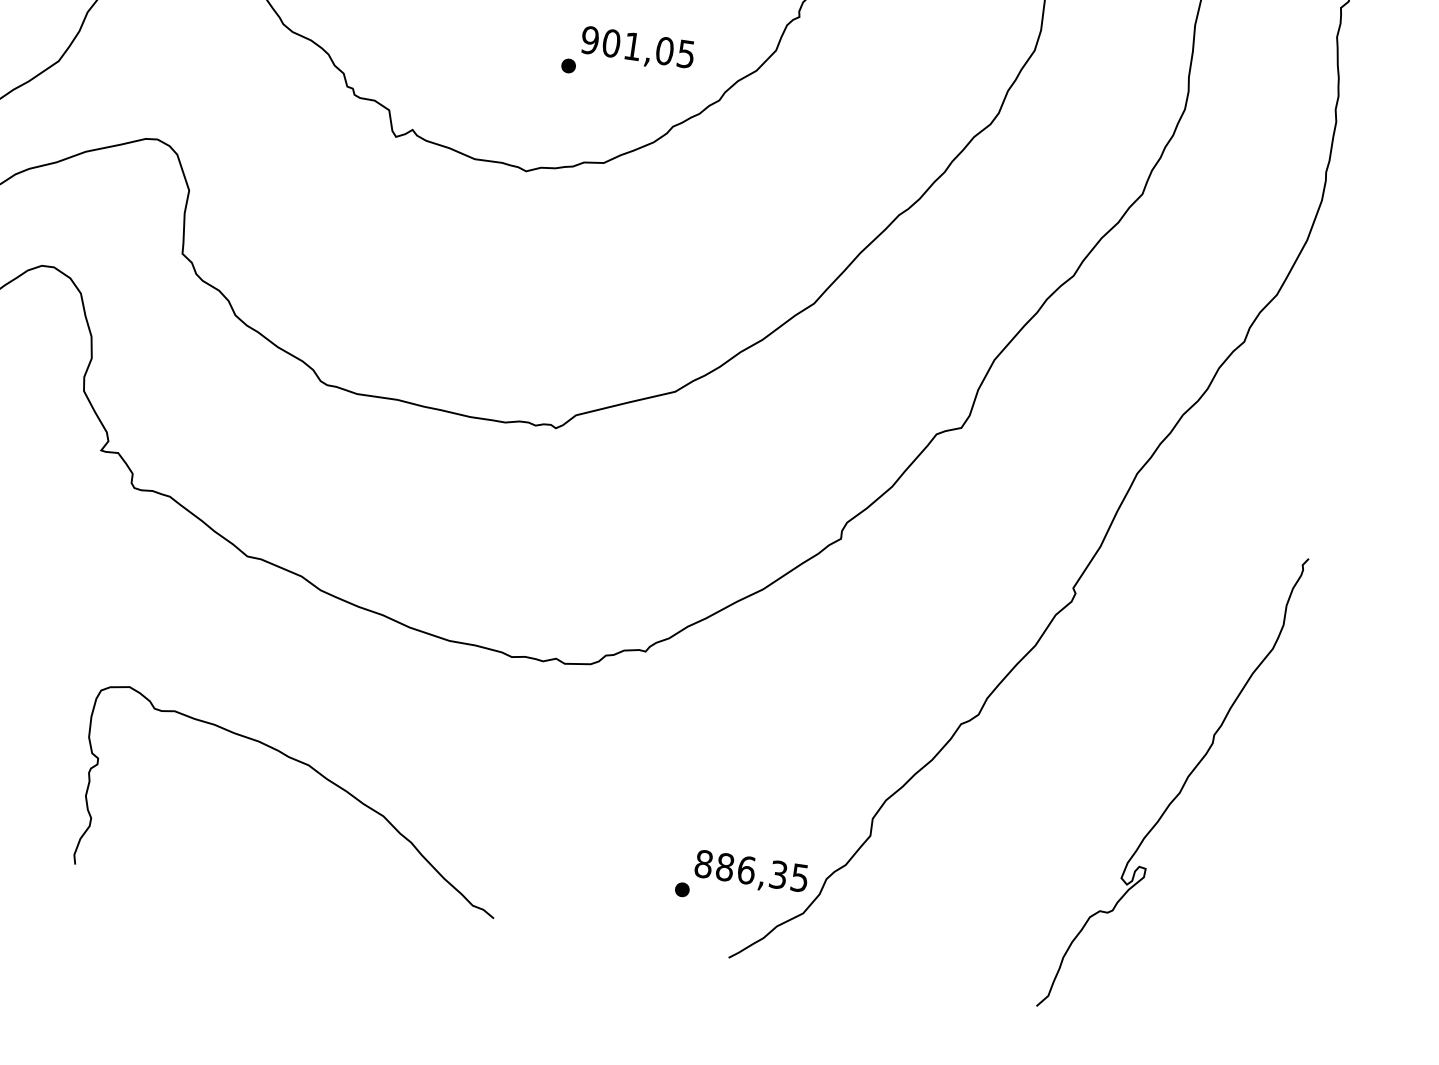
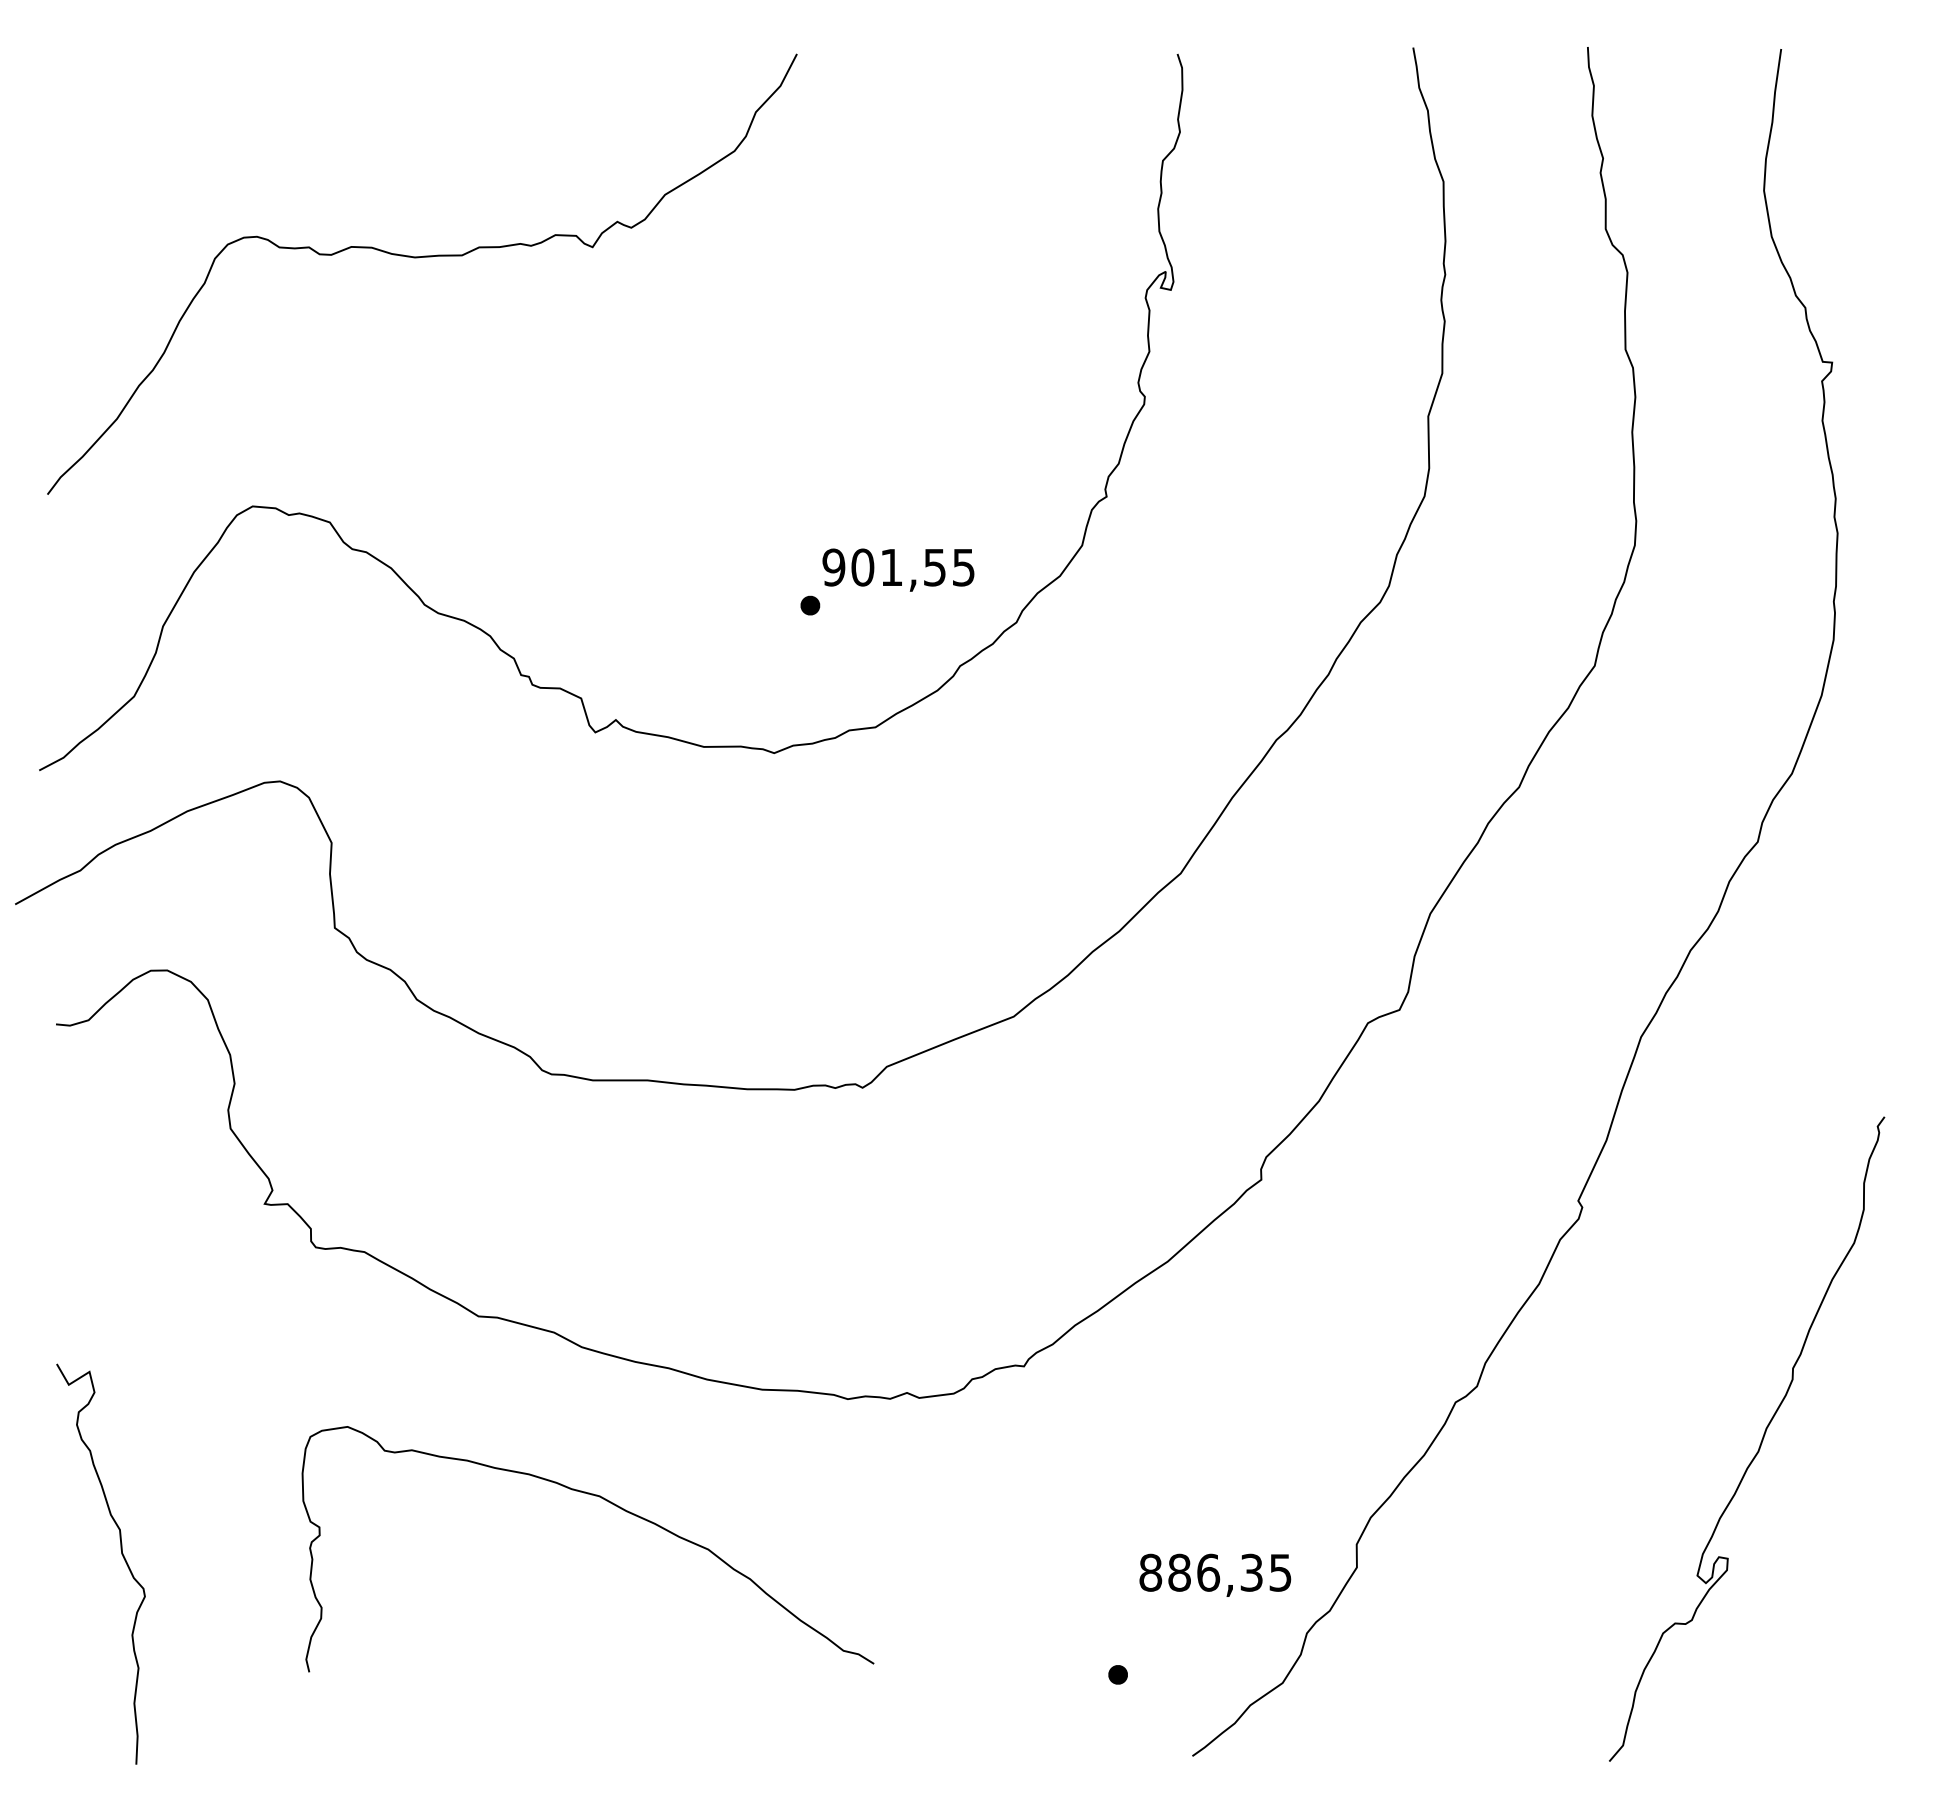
text: (664, 51) -> (934, 567), 901,05 -> 901,55
curve: (319, 774) -> (615, 1506), moved
text: (751, 872) -> (1215, 1574), moved

